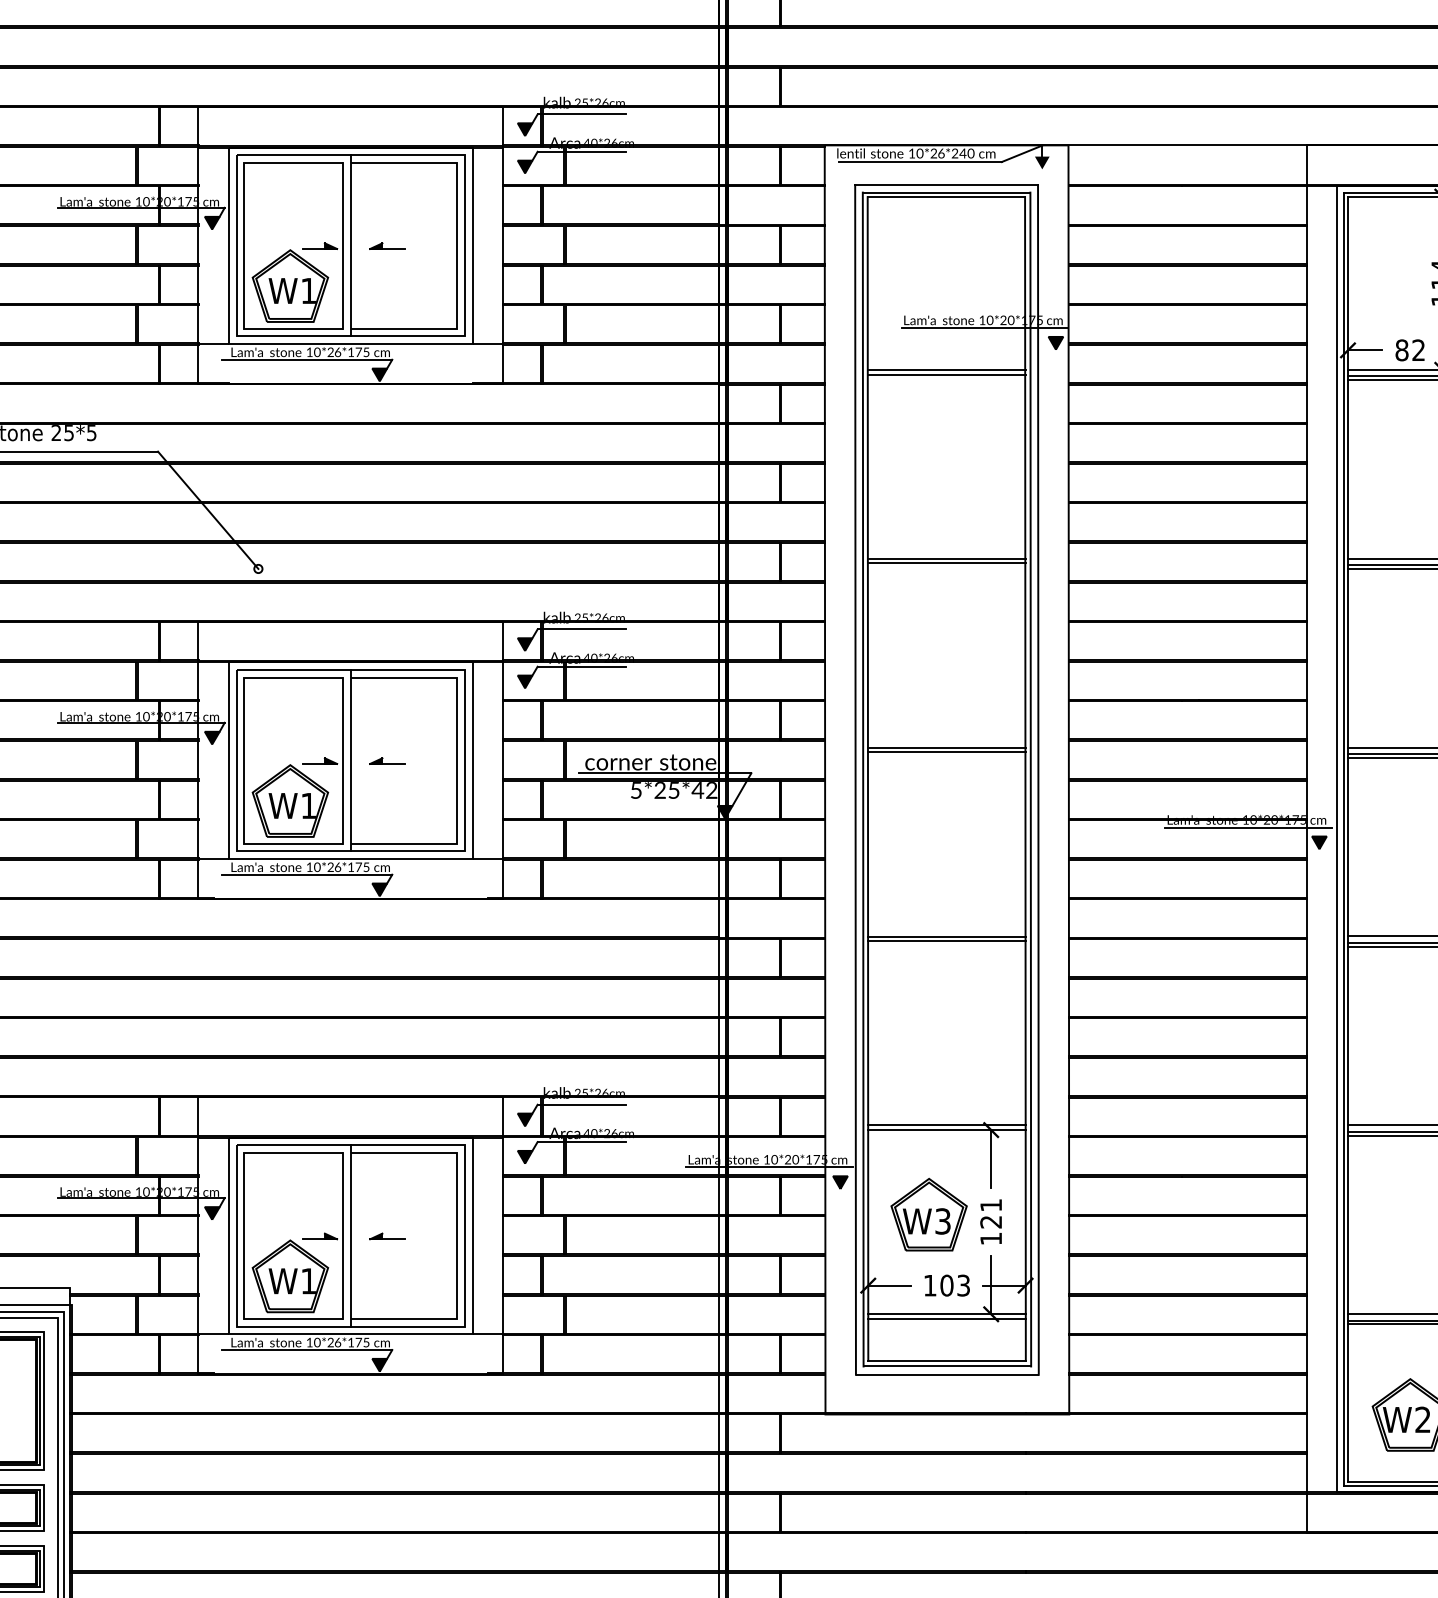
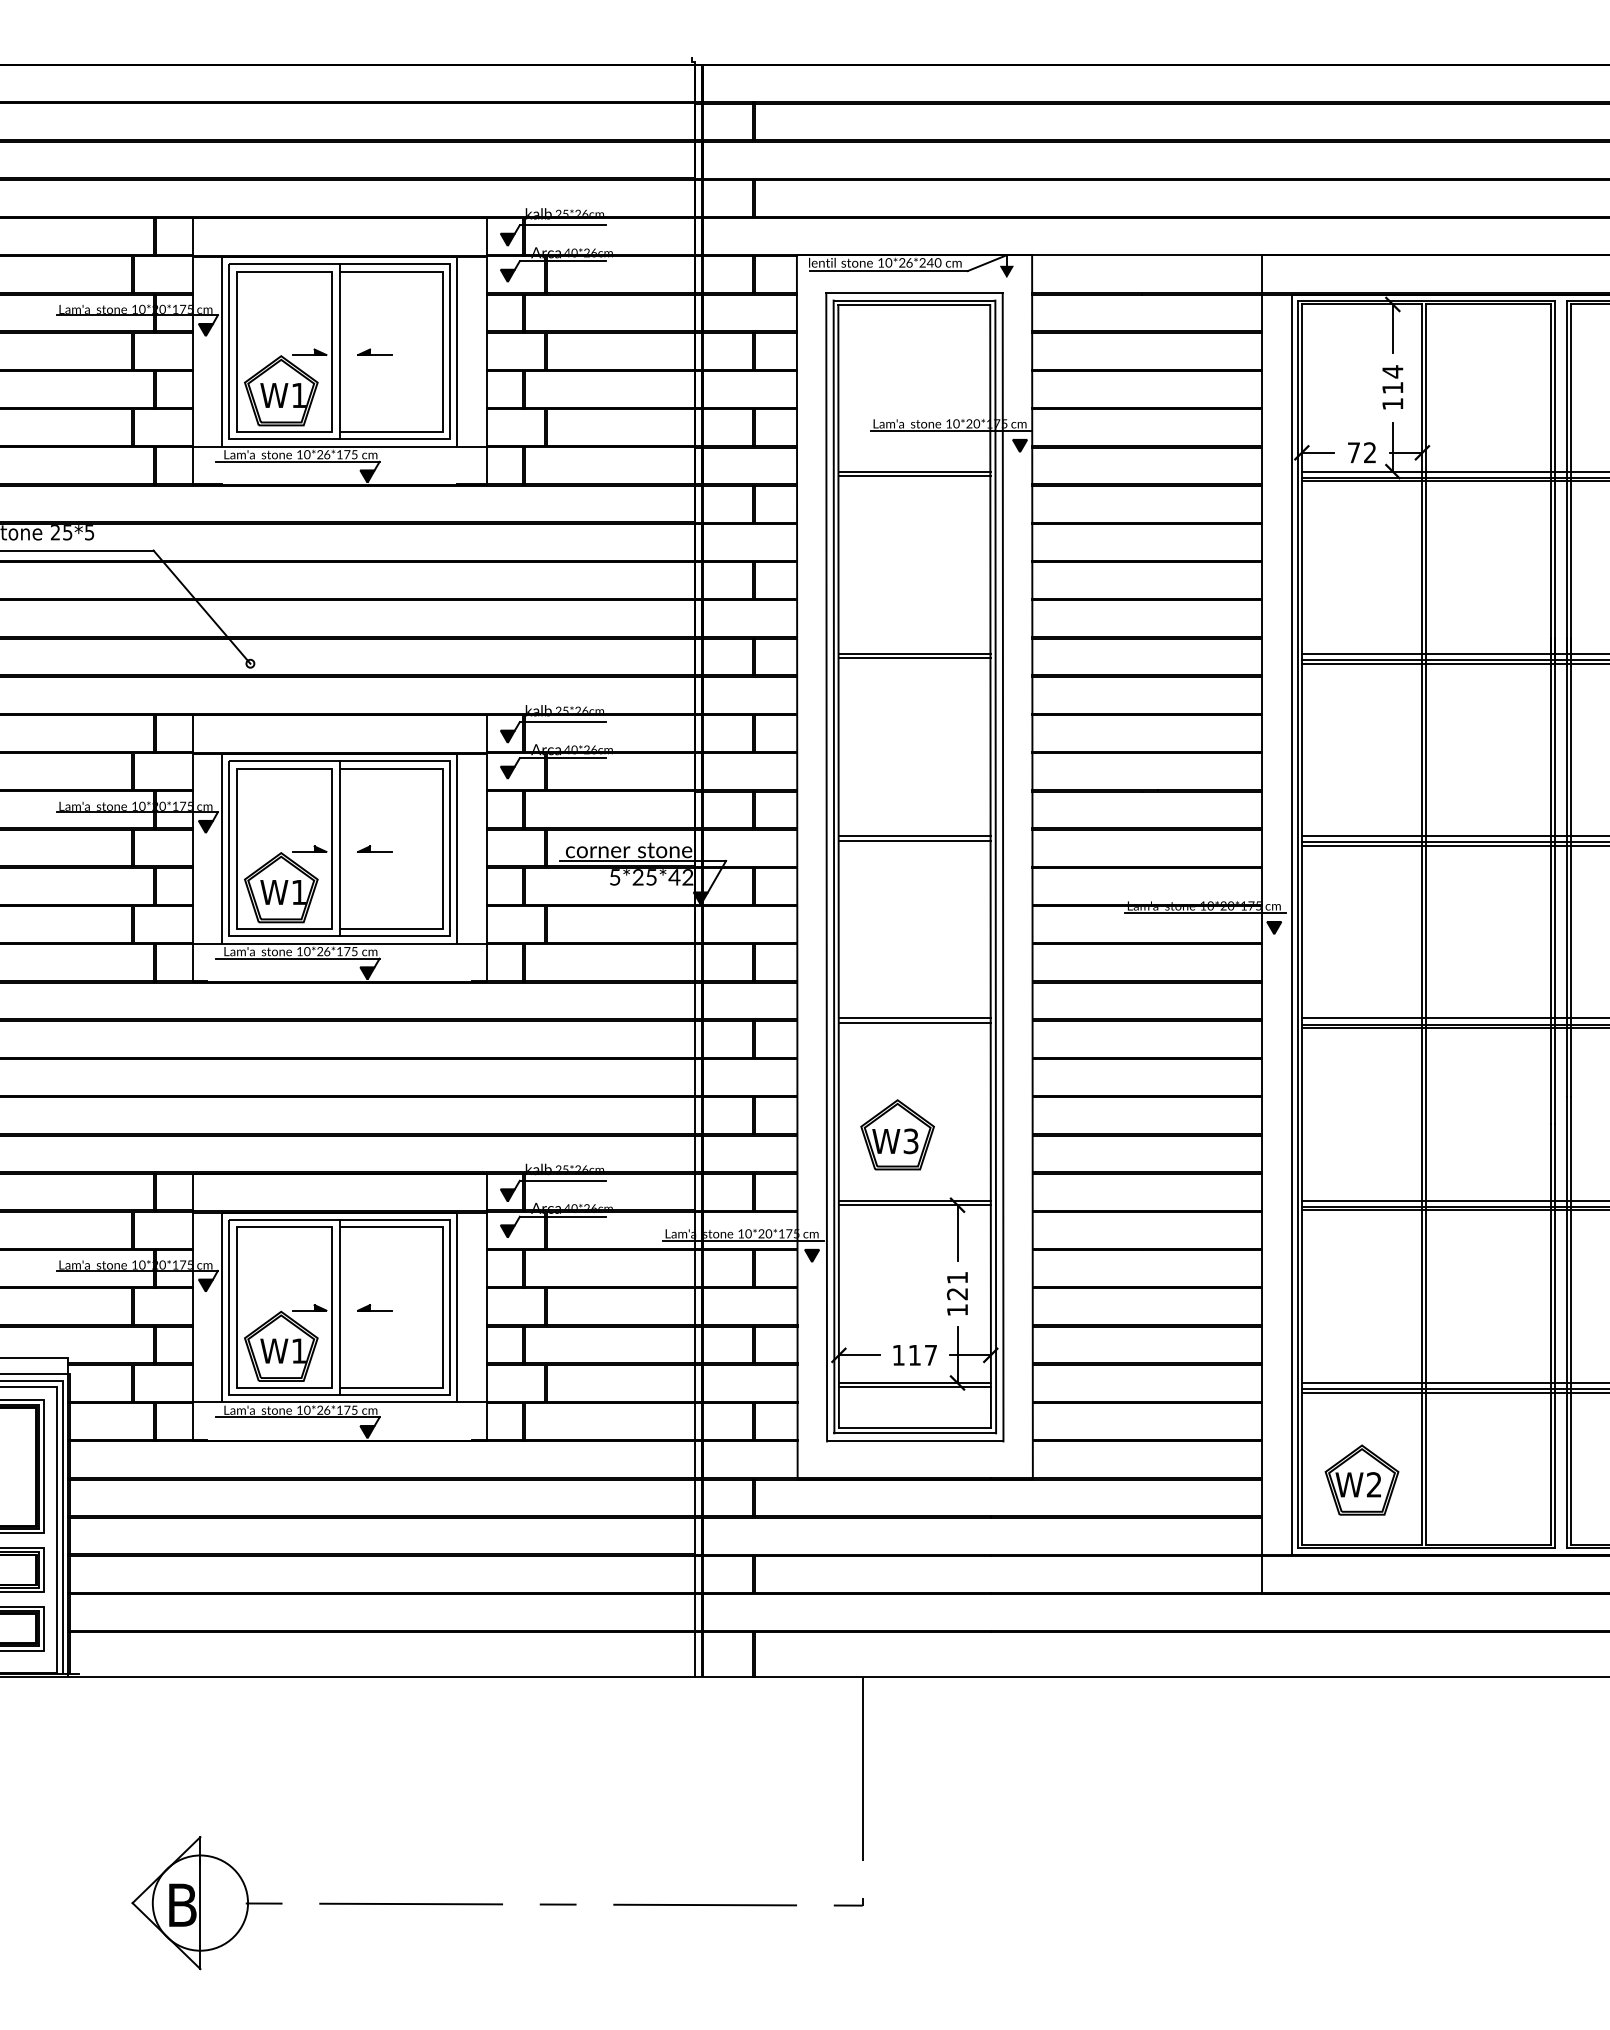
text: (1401, 350) -> (1353, 452), 82 -> 72
part: (928, 1214) -> (897, 1134), moved
text: (954, 1284) -> (922, 1354), 103 -> 117

